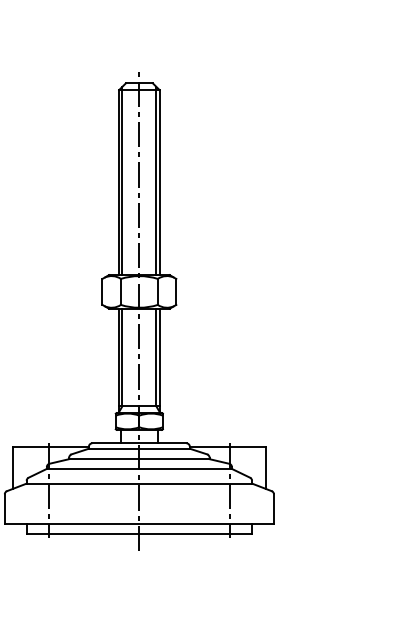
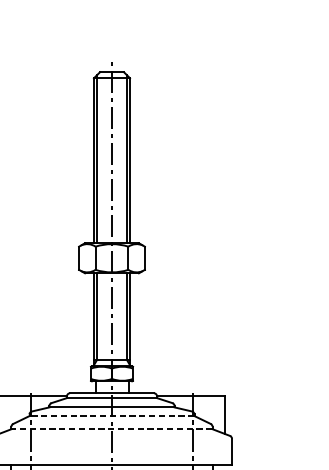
line: (139, 468) -> (112, 415), solid -> dashed
line: (139, 483) -> (112, 429), solid -> dashed

